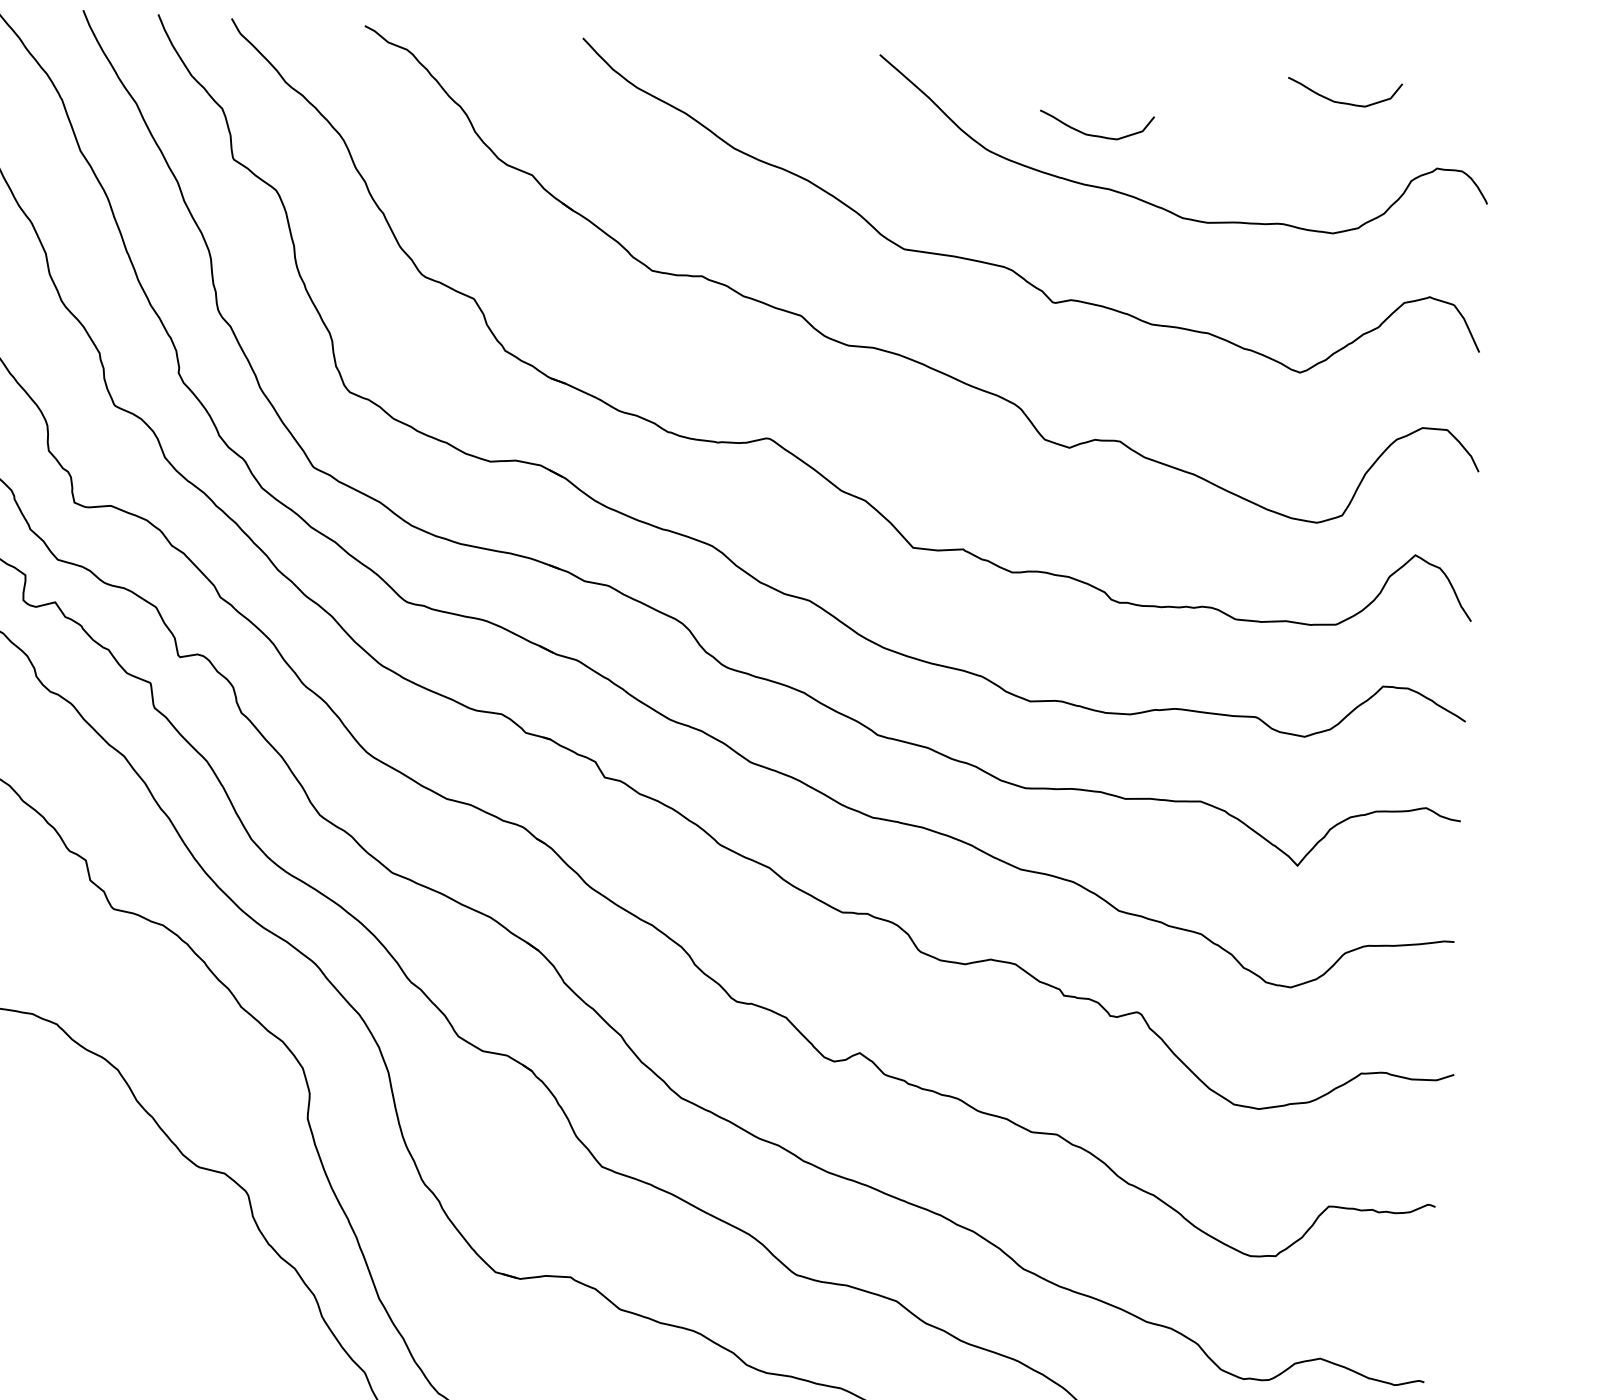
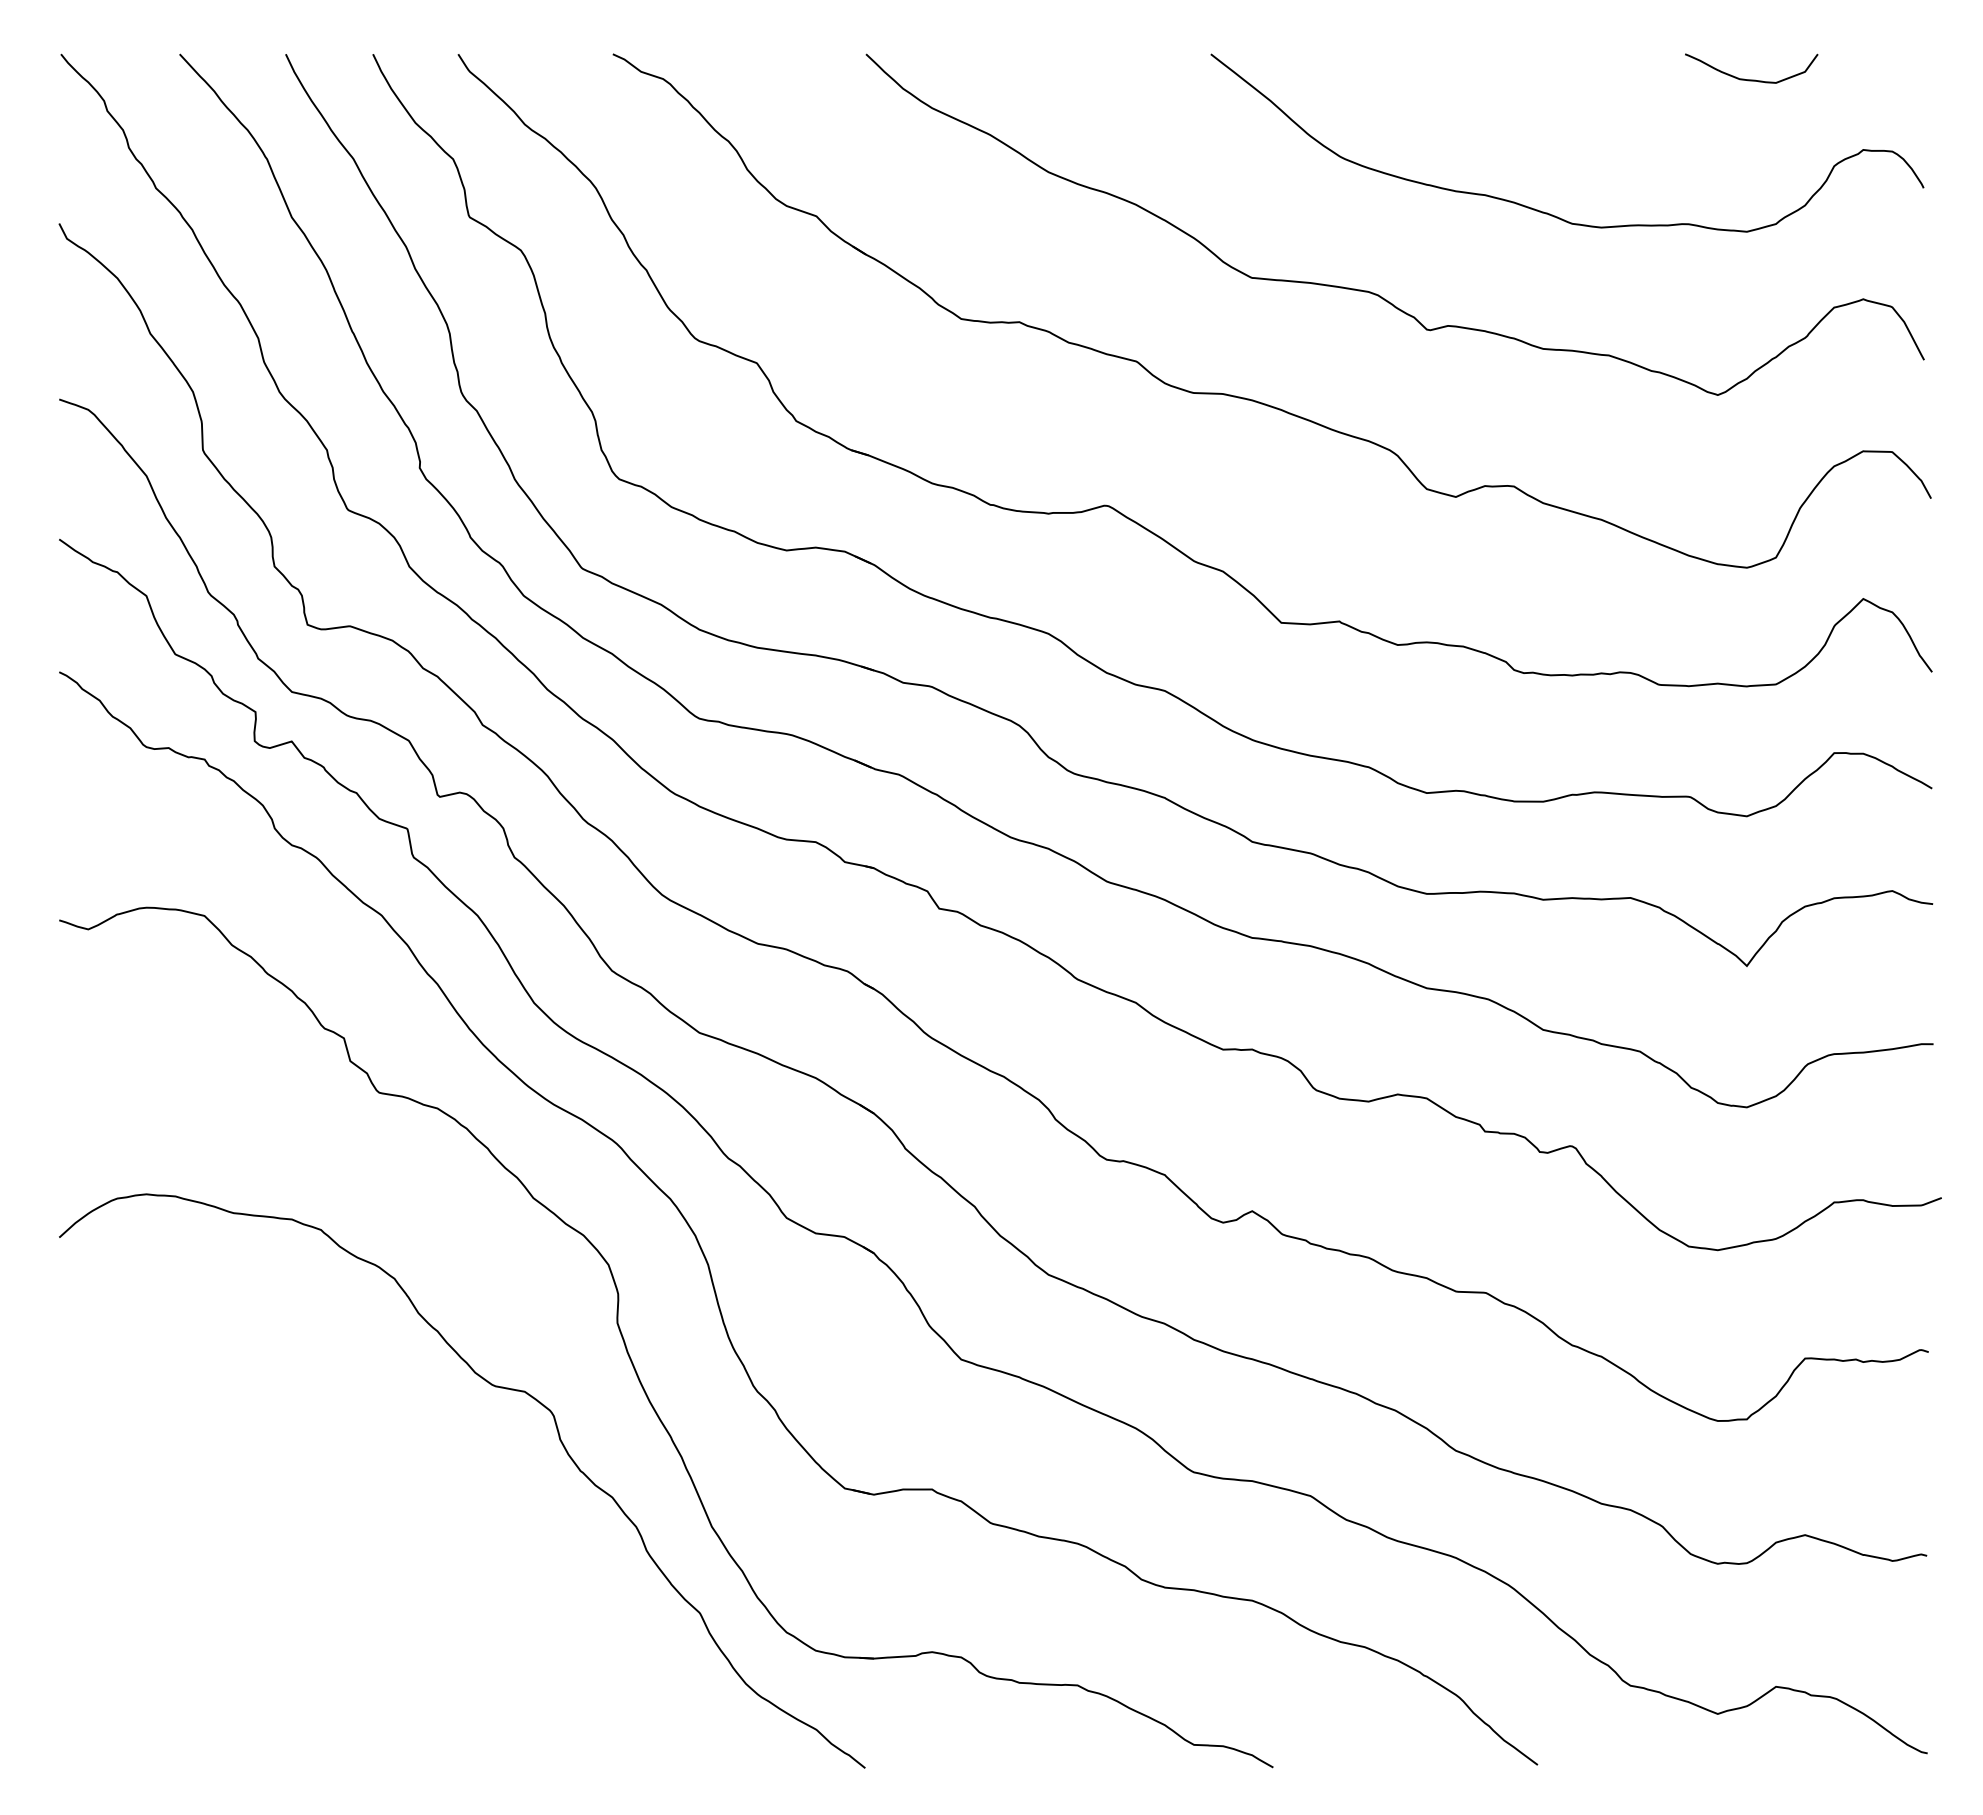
curve: (1096, 135) -> (1466, 133), removed

